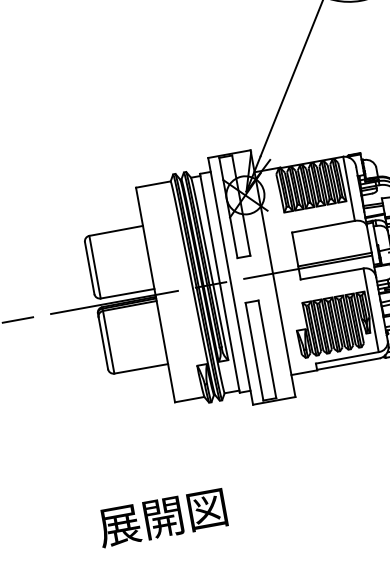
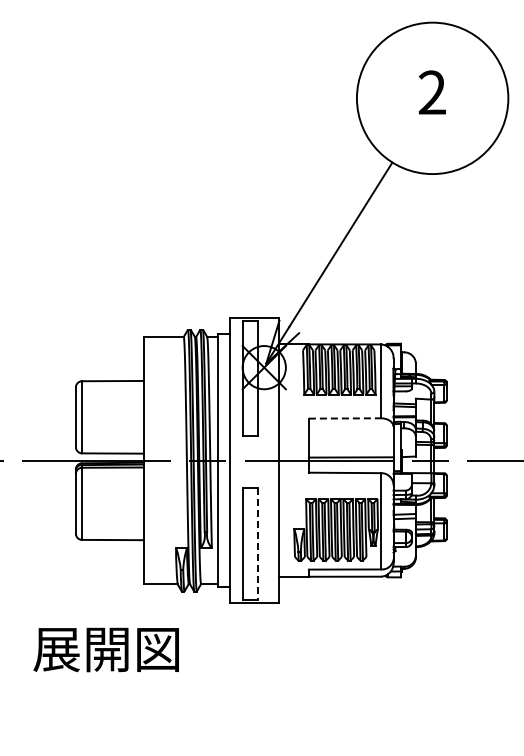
line: (323, 226) -> (345, 418), solid -> dashed
line: (267, 349) -> (257, 544), solid -> dashed
text: (161, 517) -> (105, 649), moved

